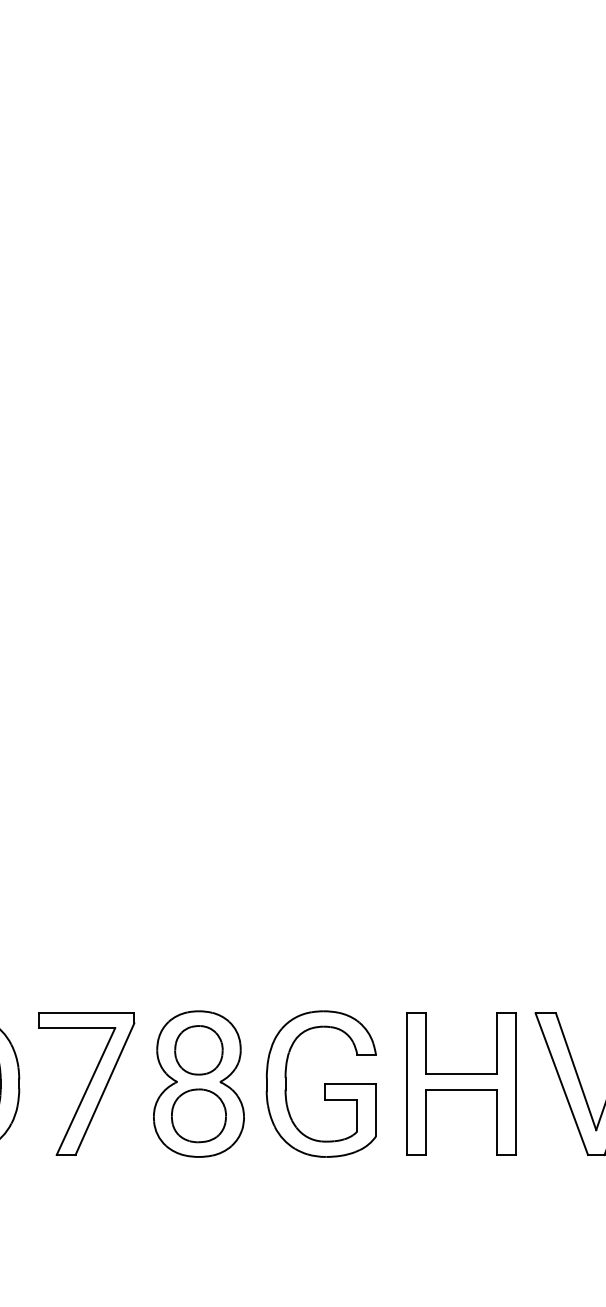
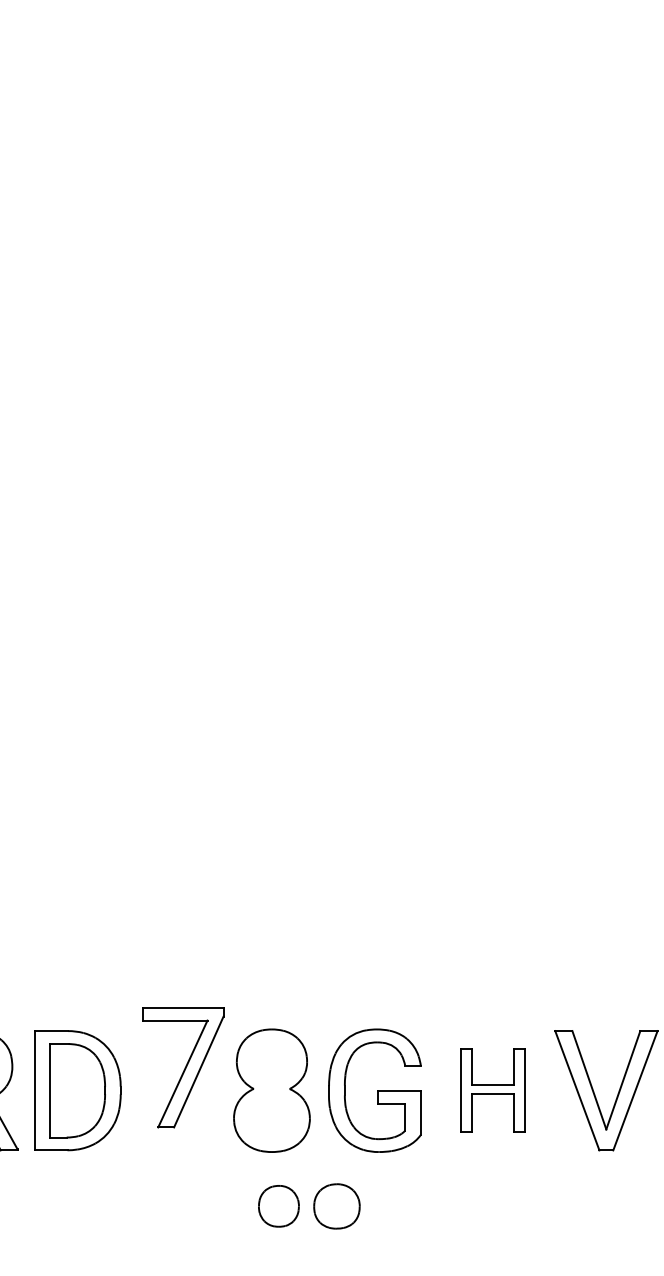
part: (198, 1050) -> (278, 1206), moved
part: (86, 1083) -> (183, 1067), moved
part: (460, 1083) -> (492, 1090), size x0.7
part: (198, 1115) -> (336, 1206), moved

